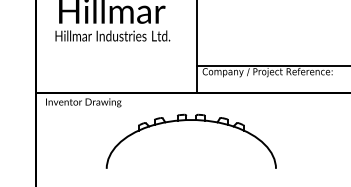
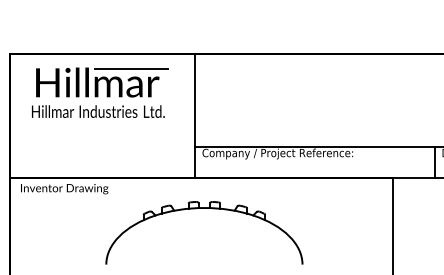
part: (191, 120) -> (204, 208), moved

